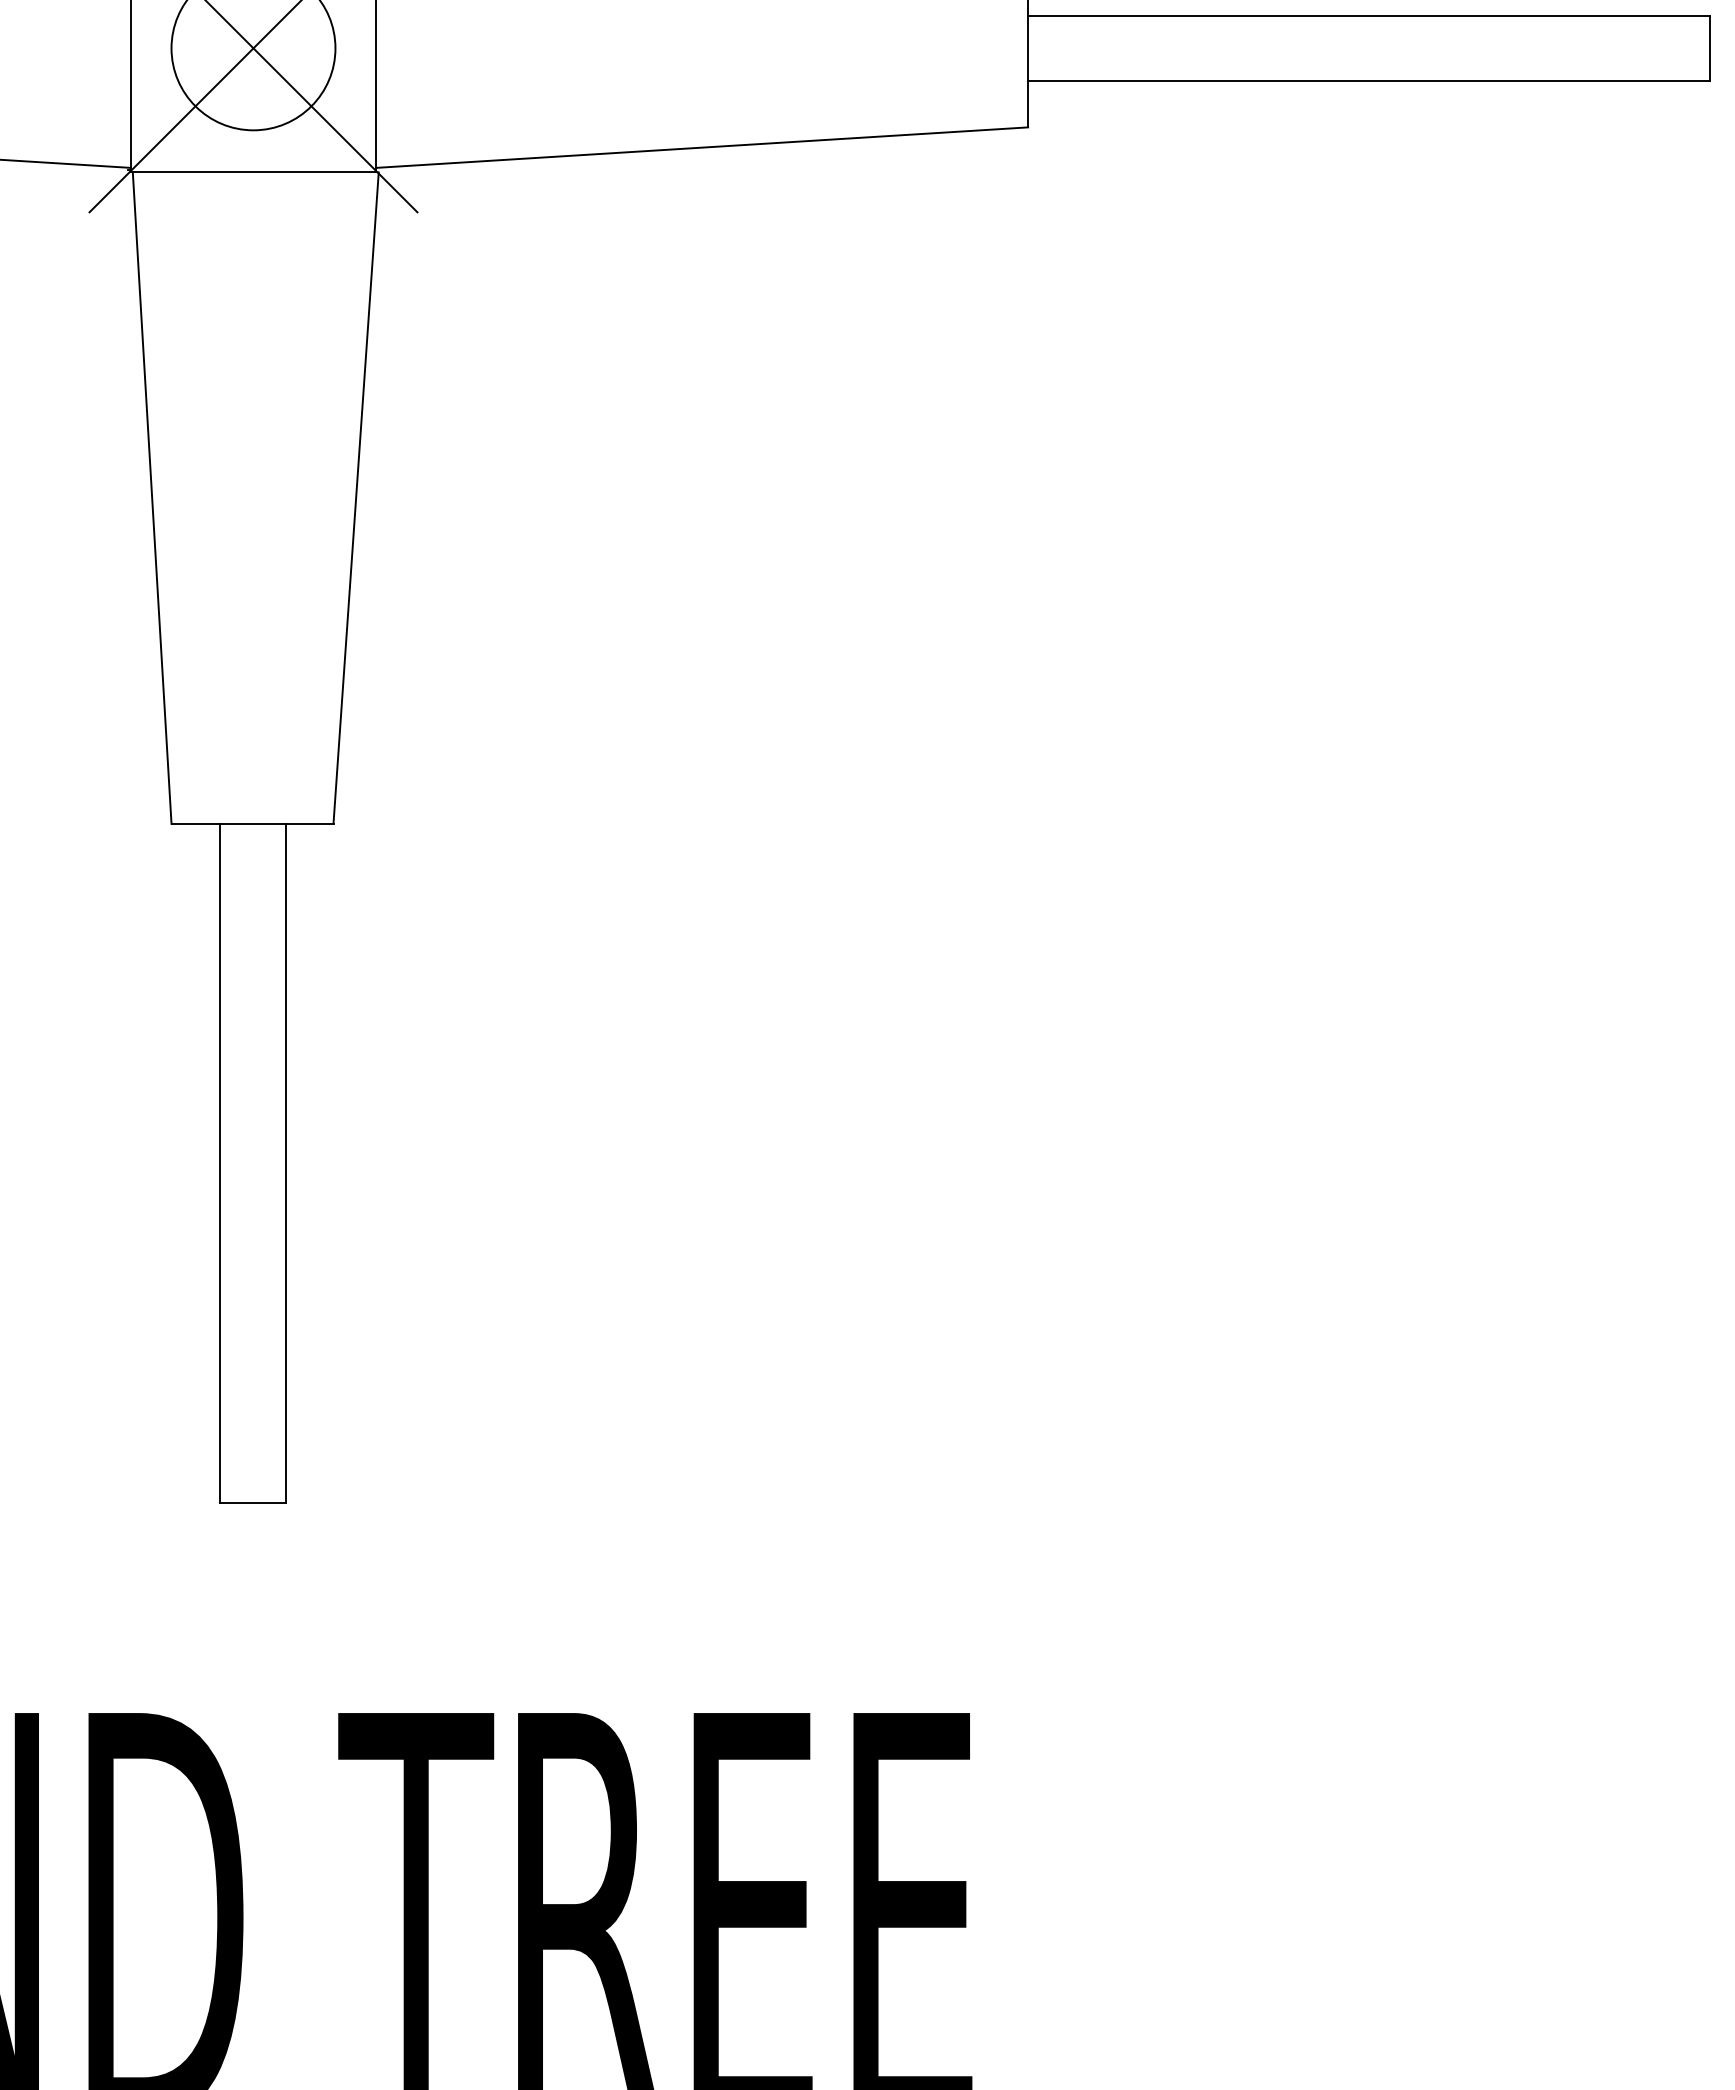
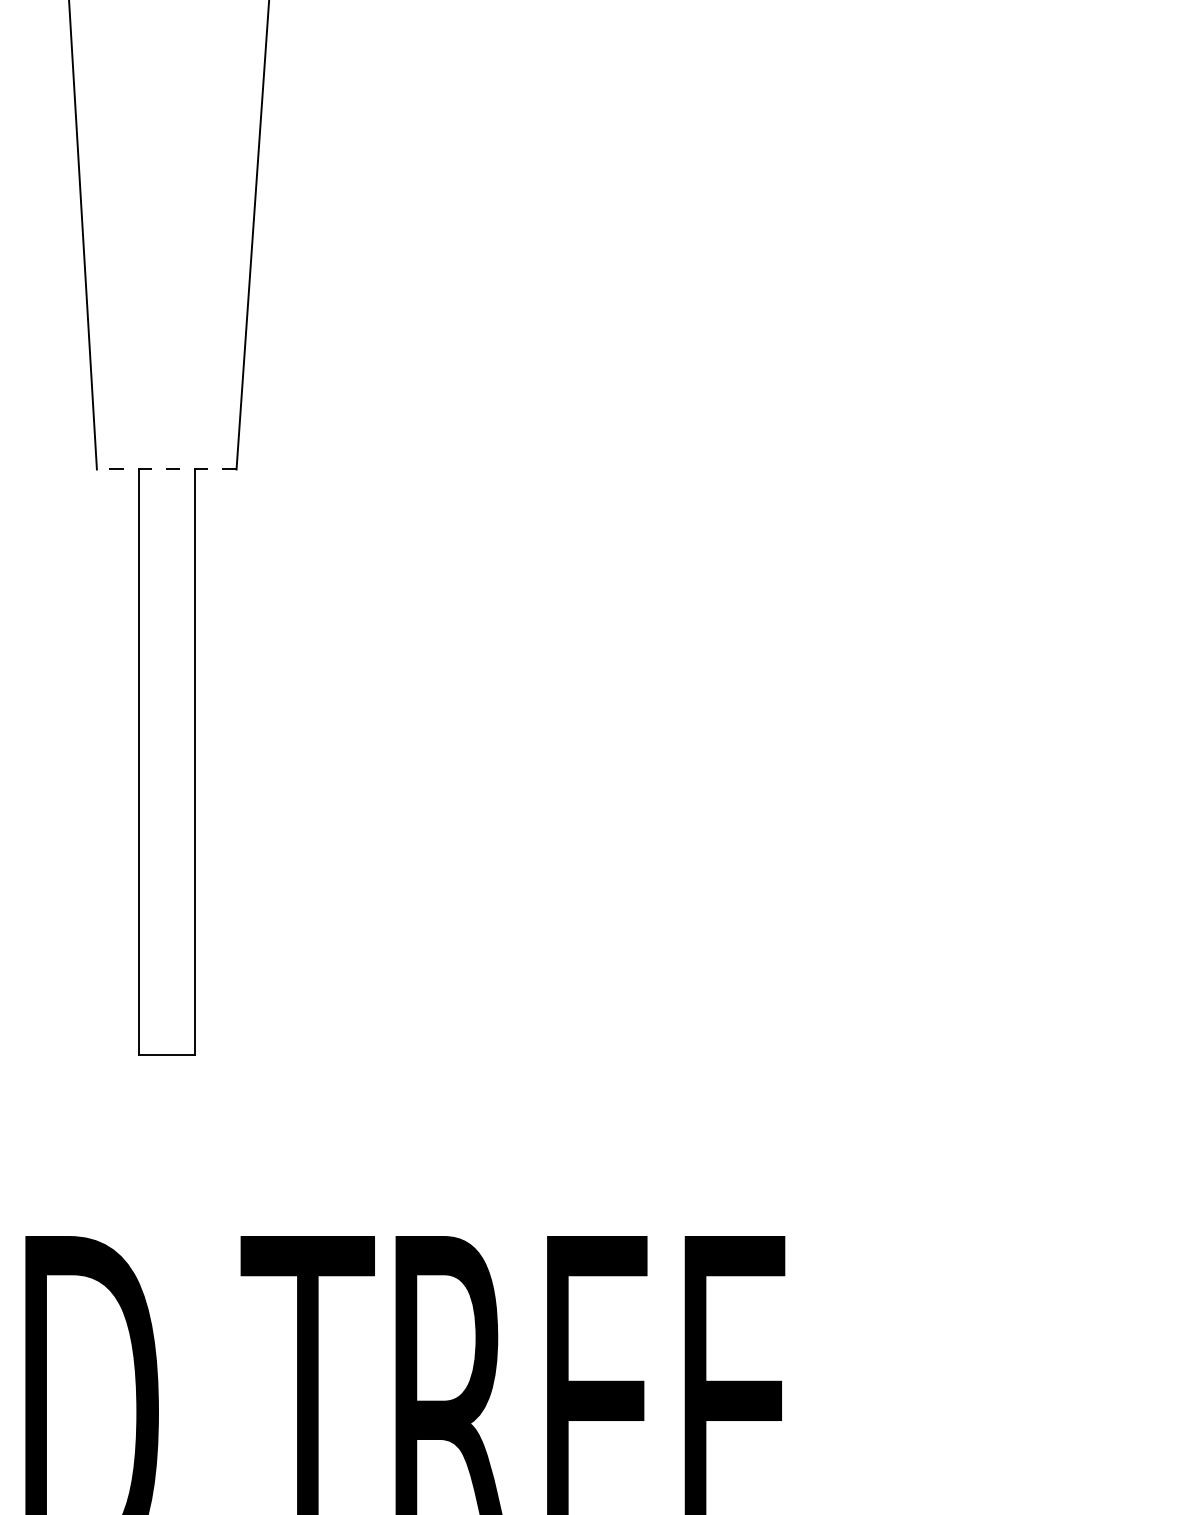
line: (252, 823) -> (166, 469), solid -> dashed

